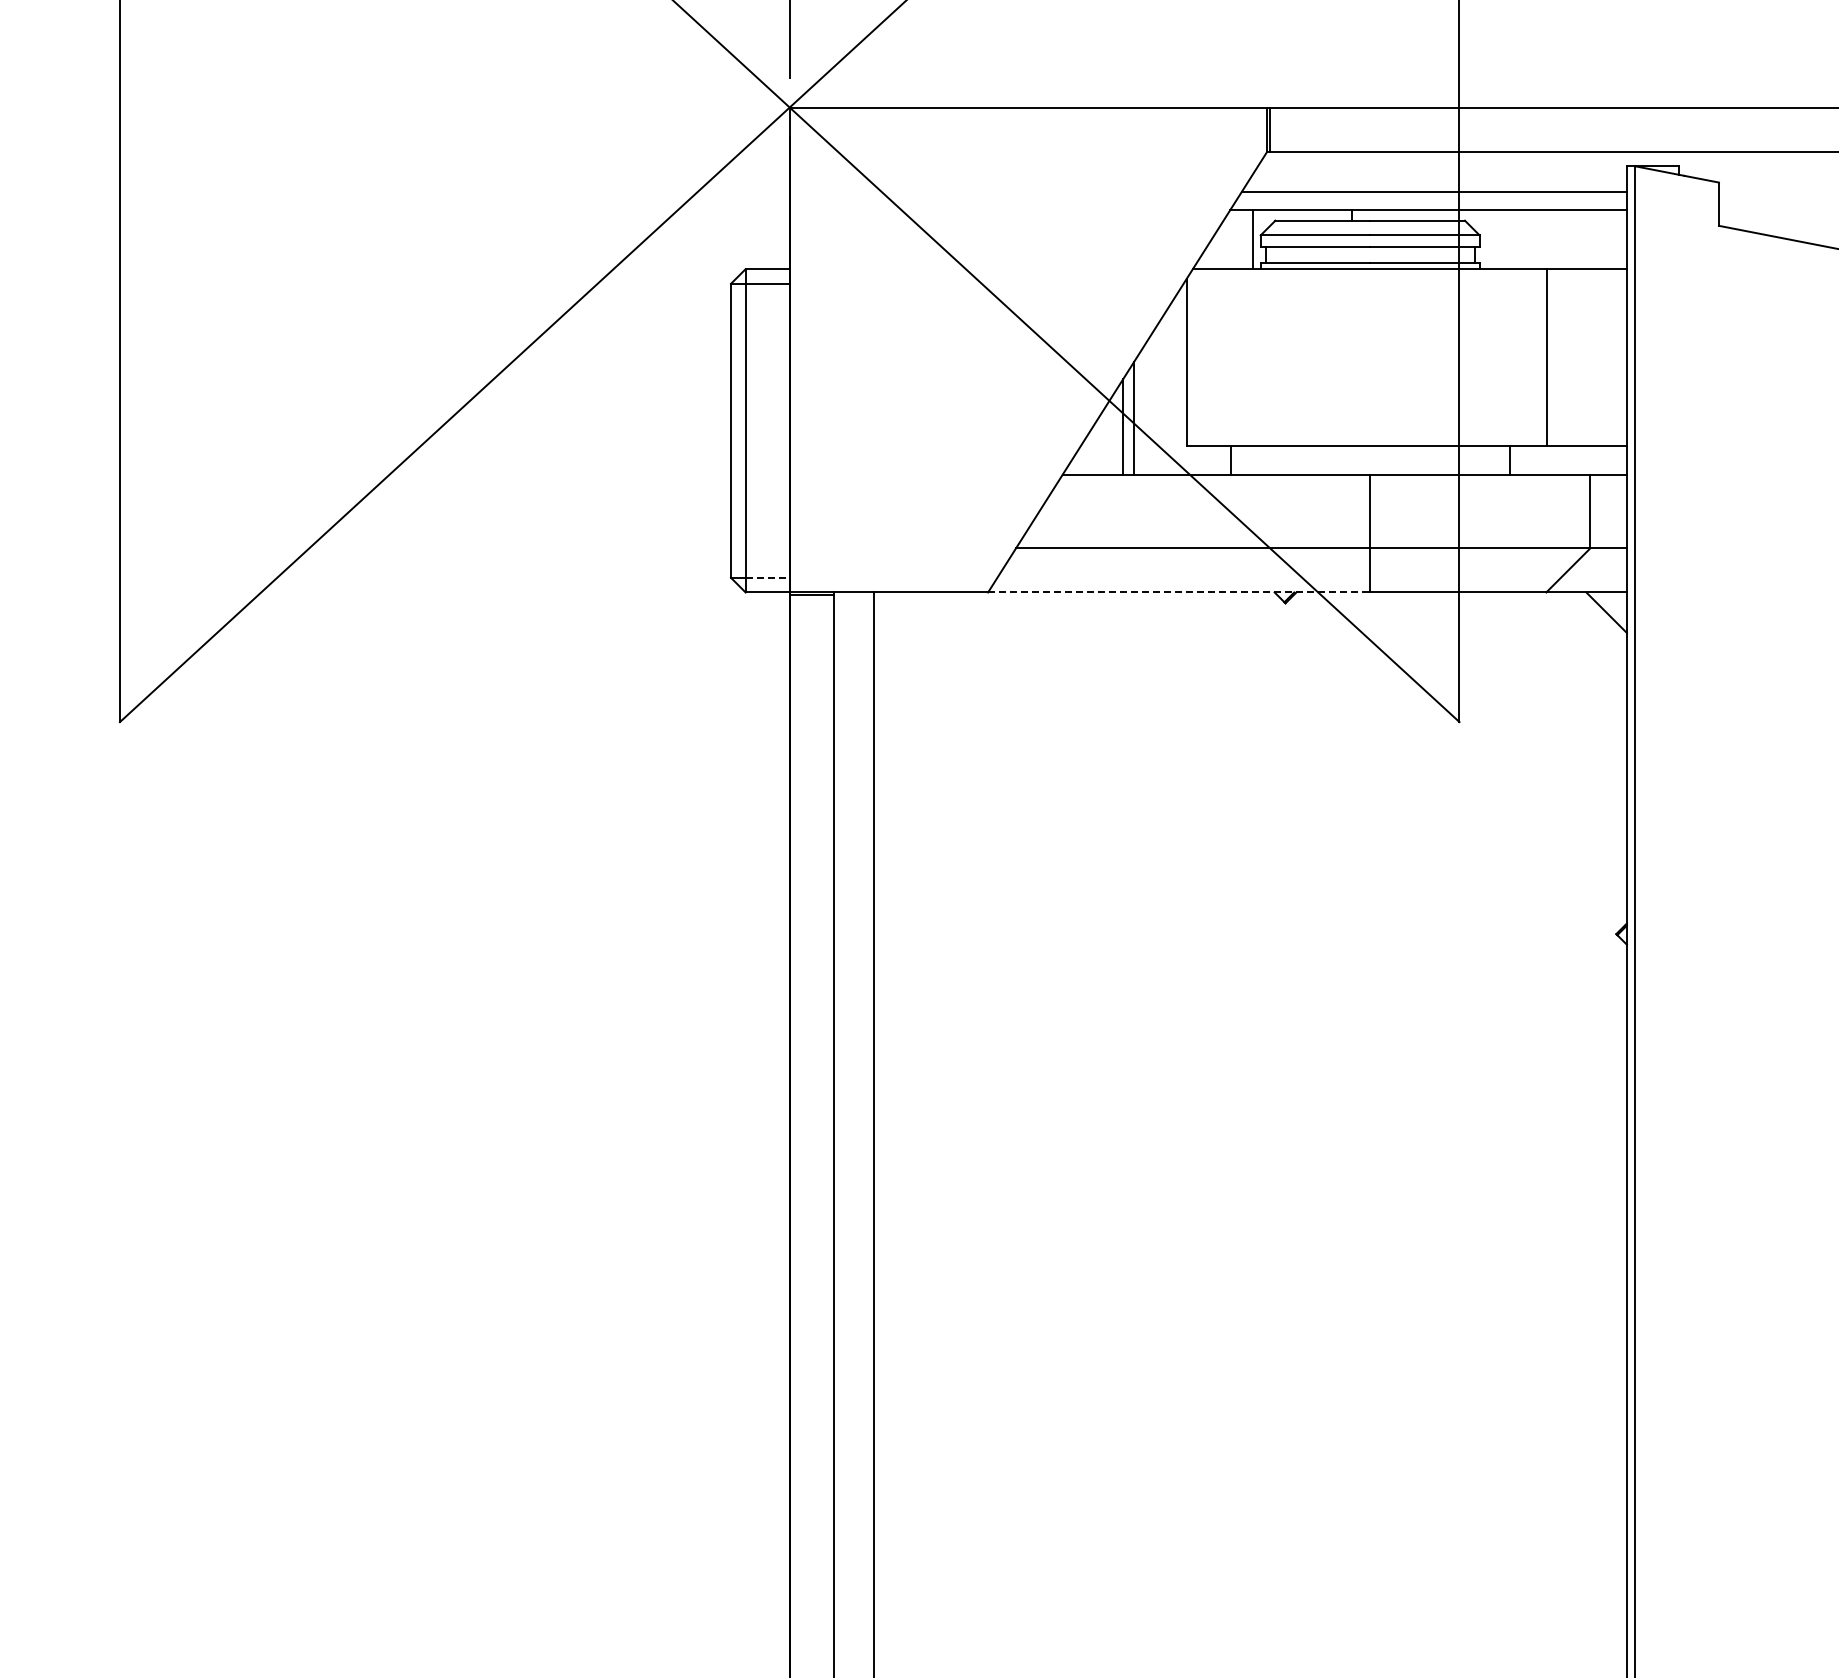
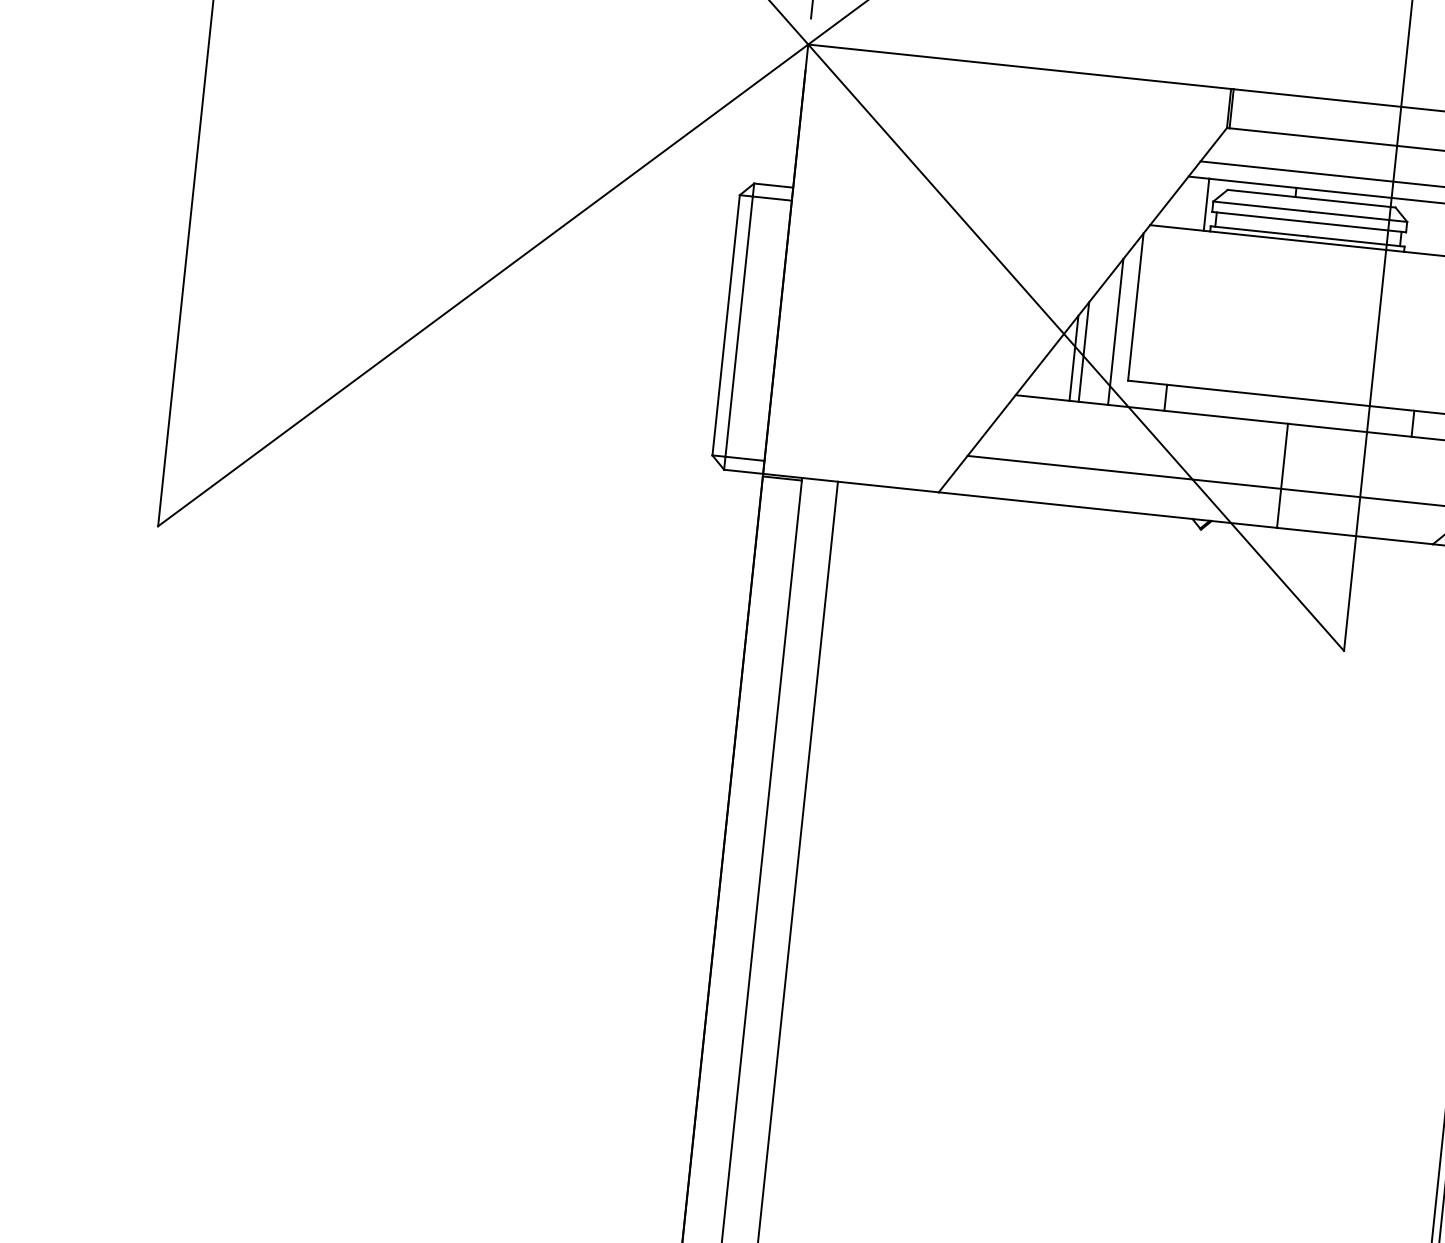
line: (1166, 392) -> (1115, 331), added
line: (768, 577) -> (745, 458), dashed -> solid
line: (1179, 592) -> (1108, 510), dashed -> solid

